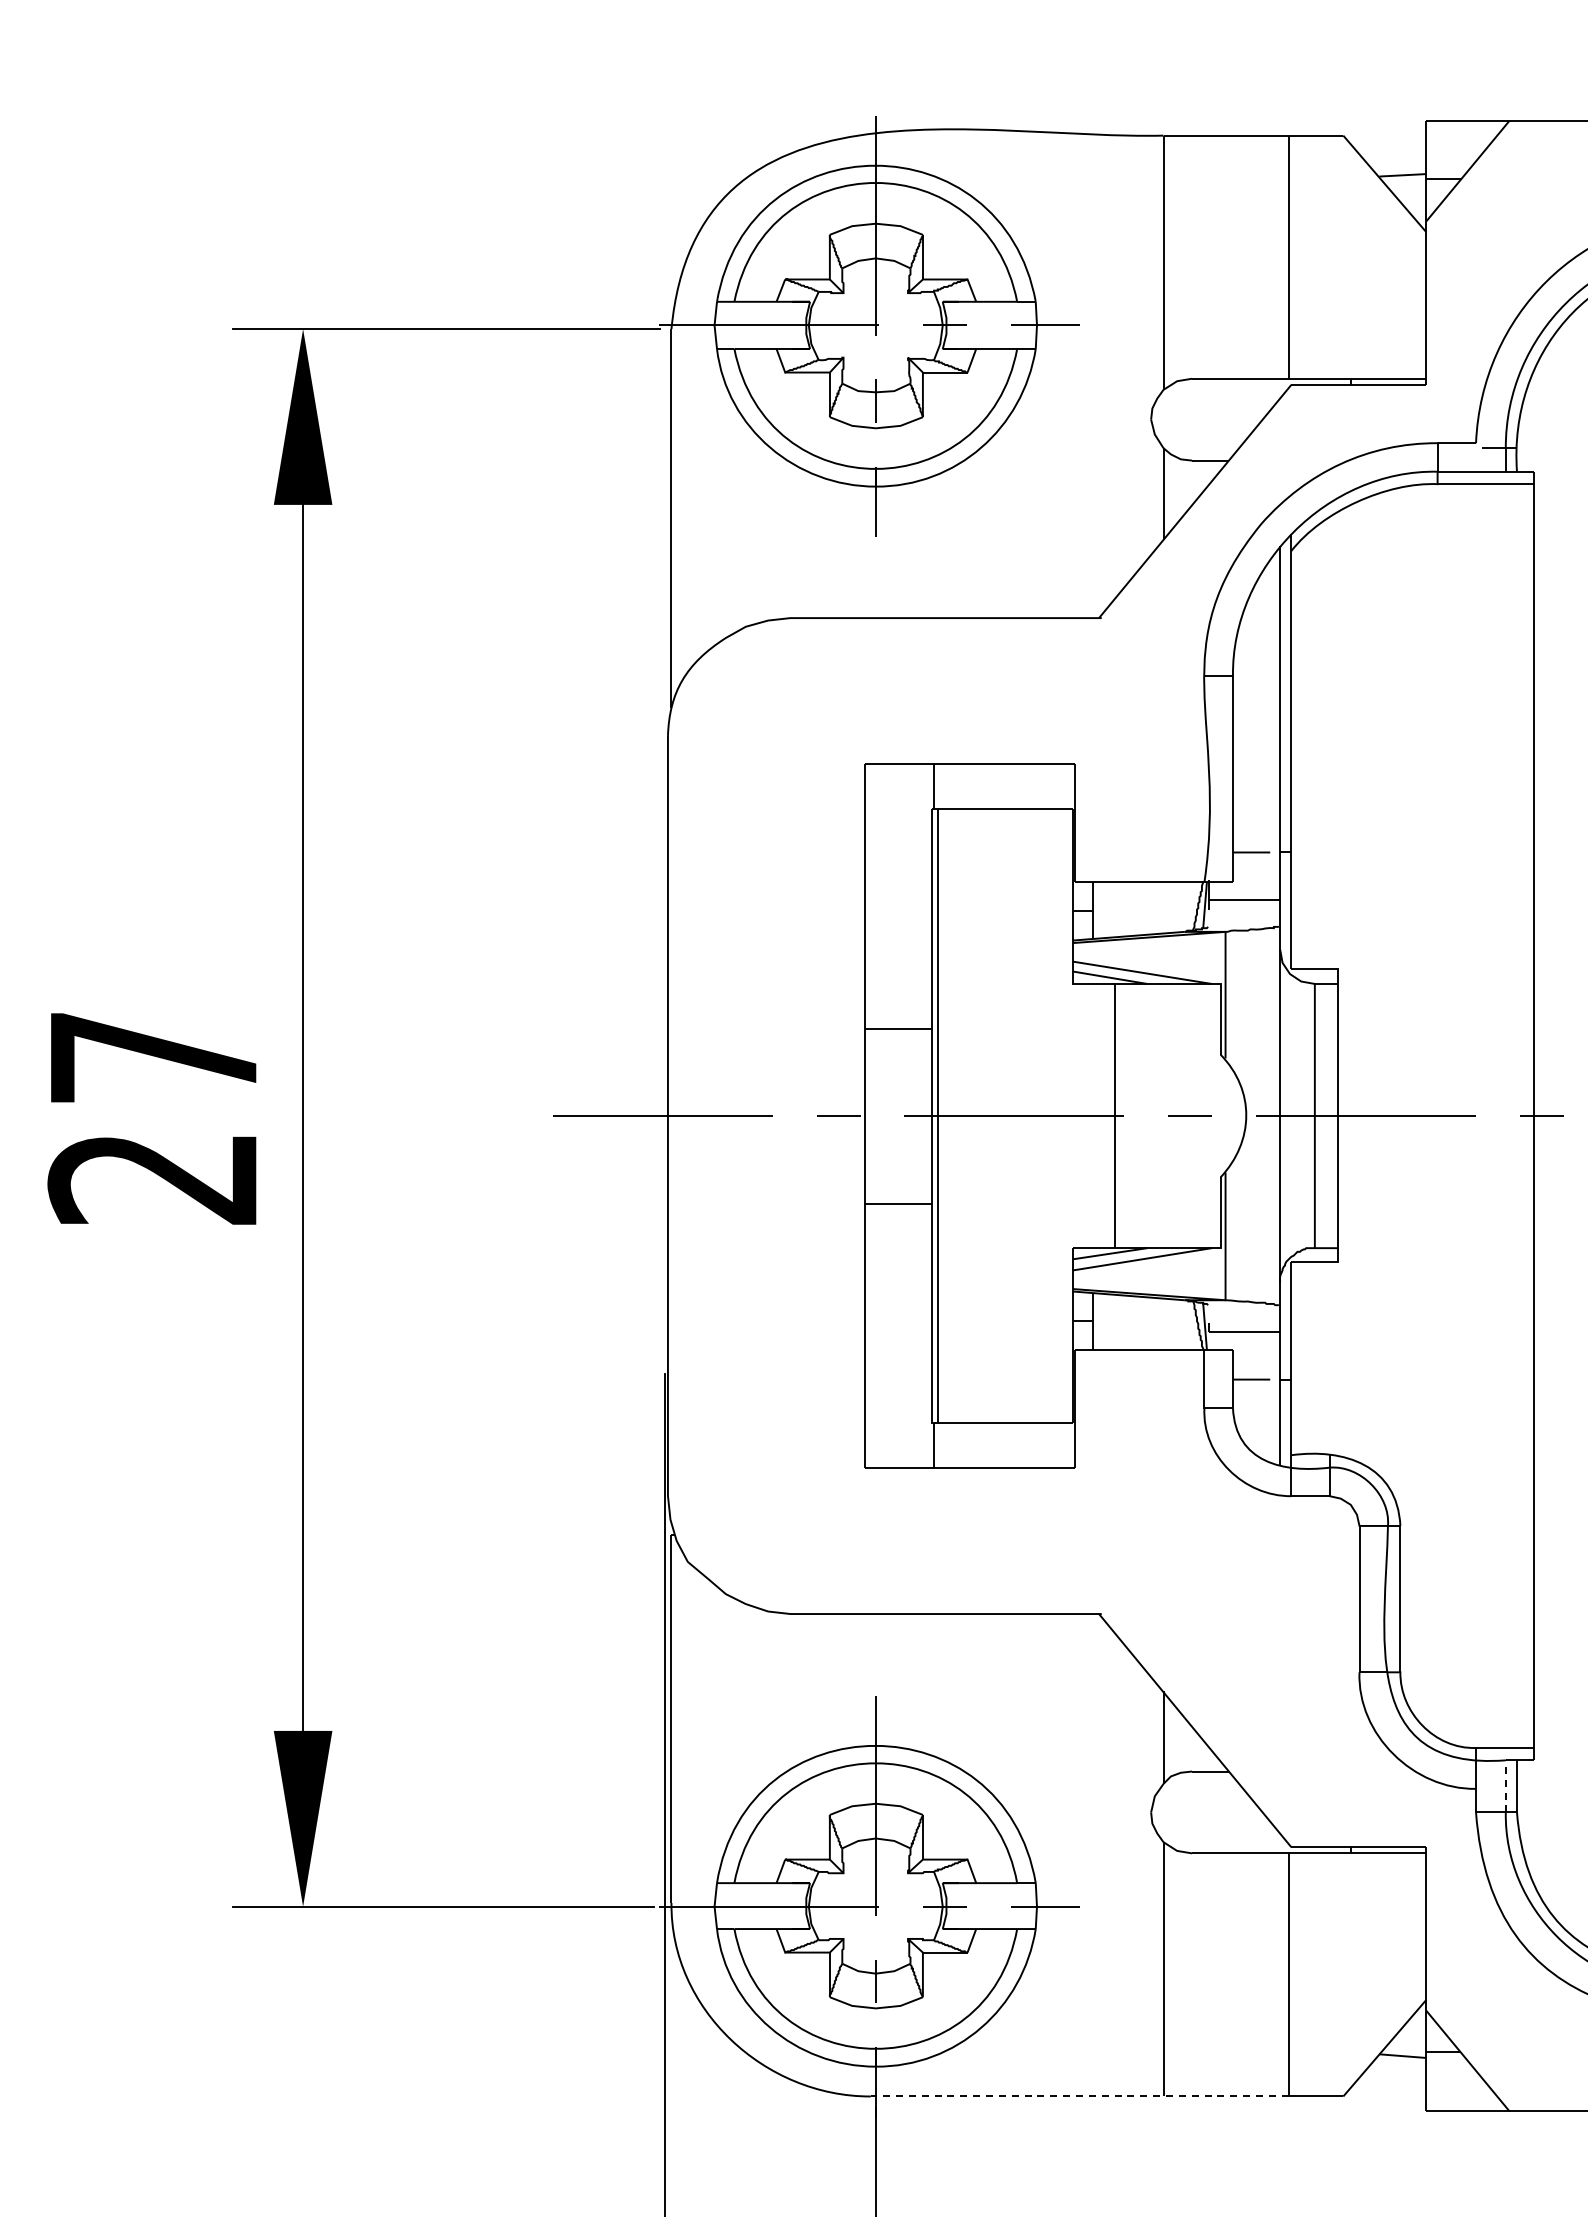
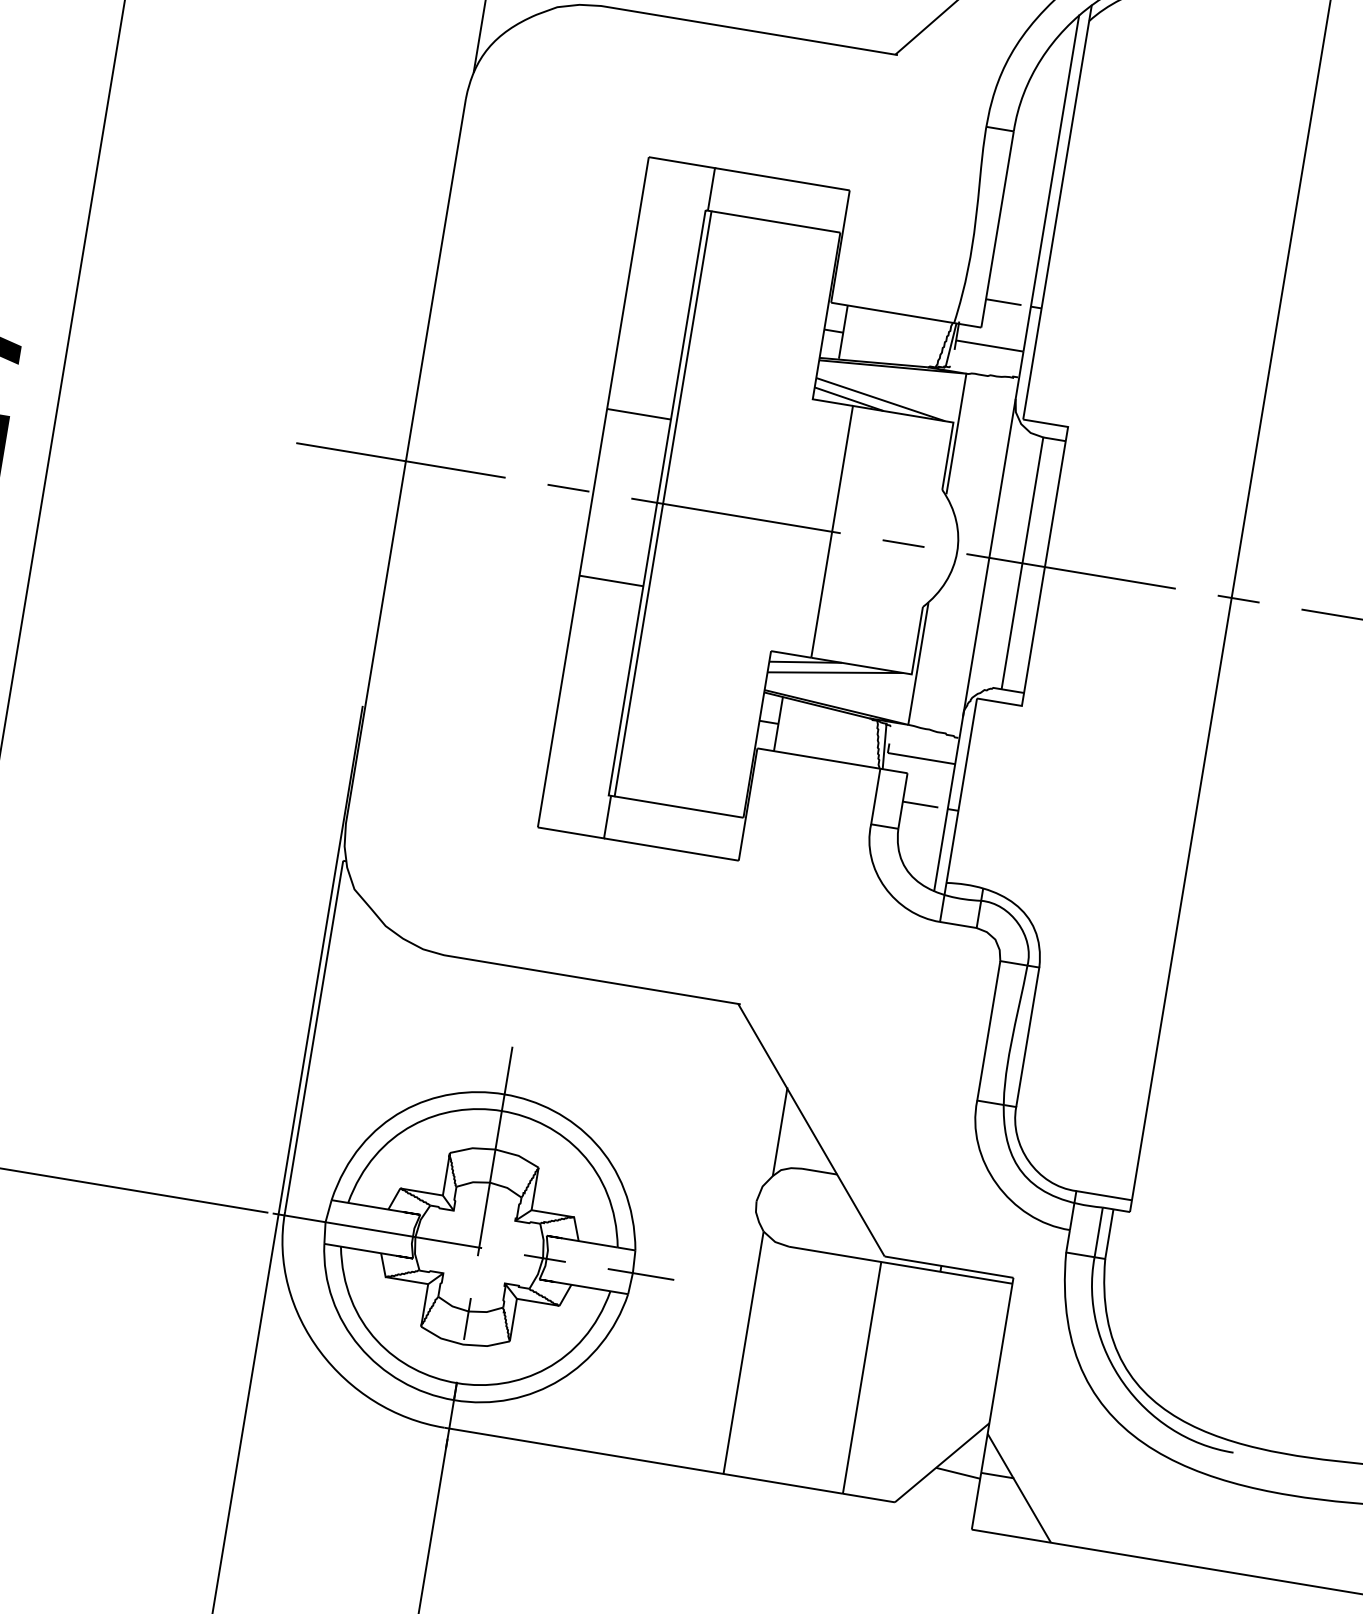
line: (1505, 1785) -> (1098, 1231), dashed -> solid
line: (1079, 2096) -> (643, 1460), dashed -> solid

